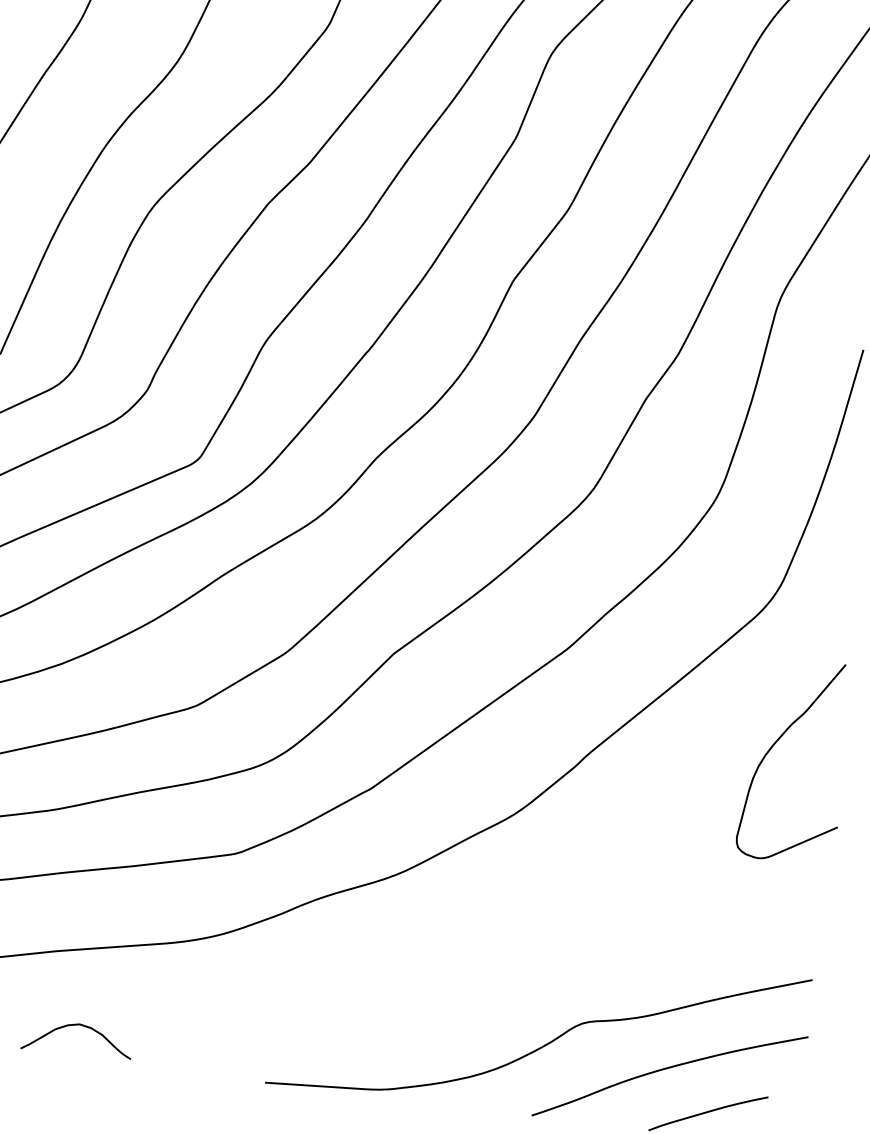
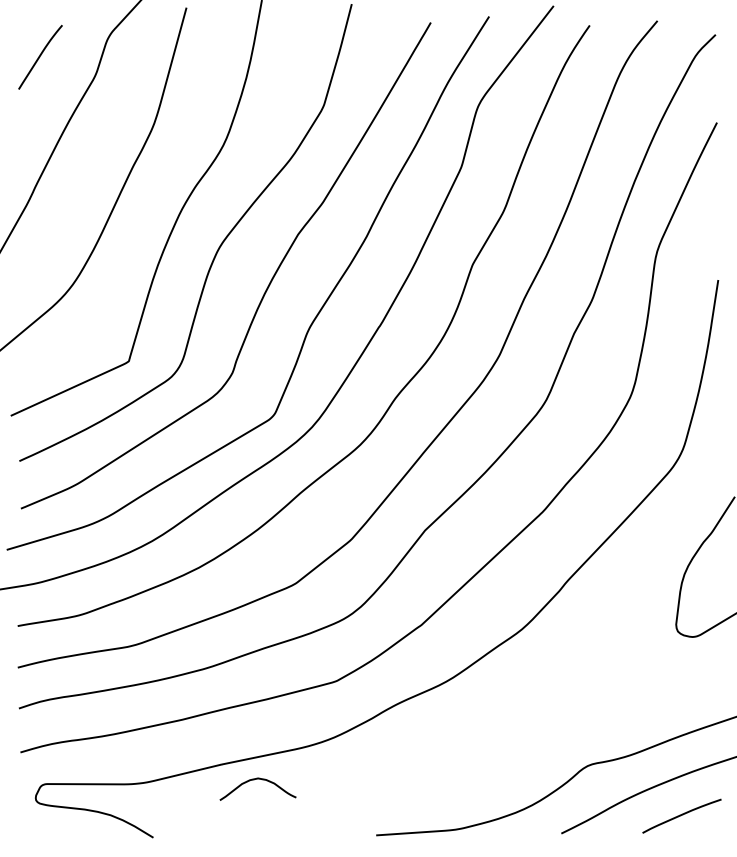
curve: (74, 1026) -> (254, 780), moved

